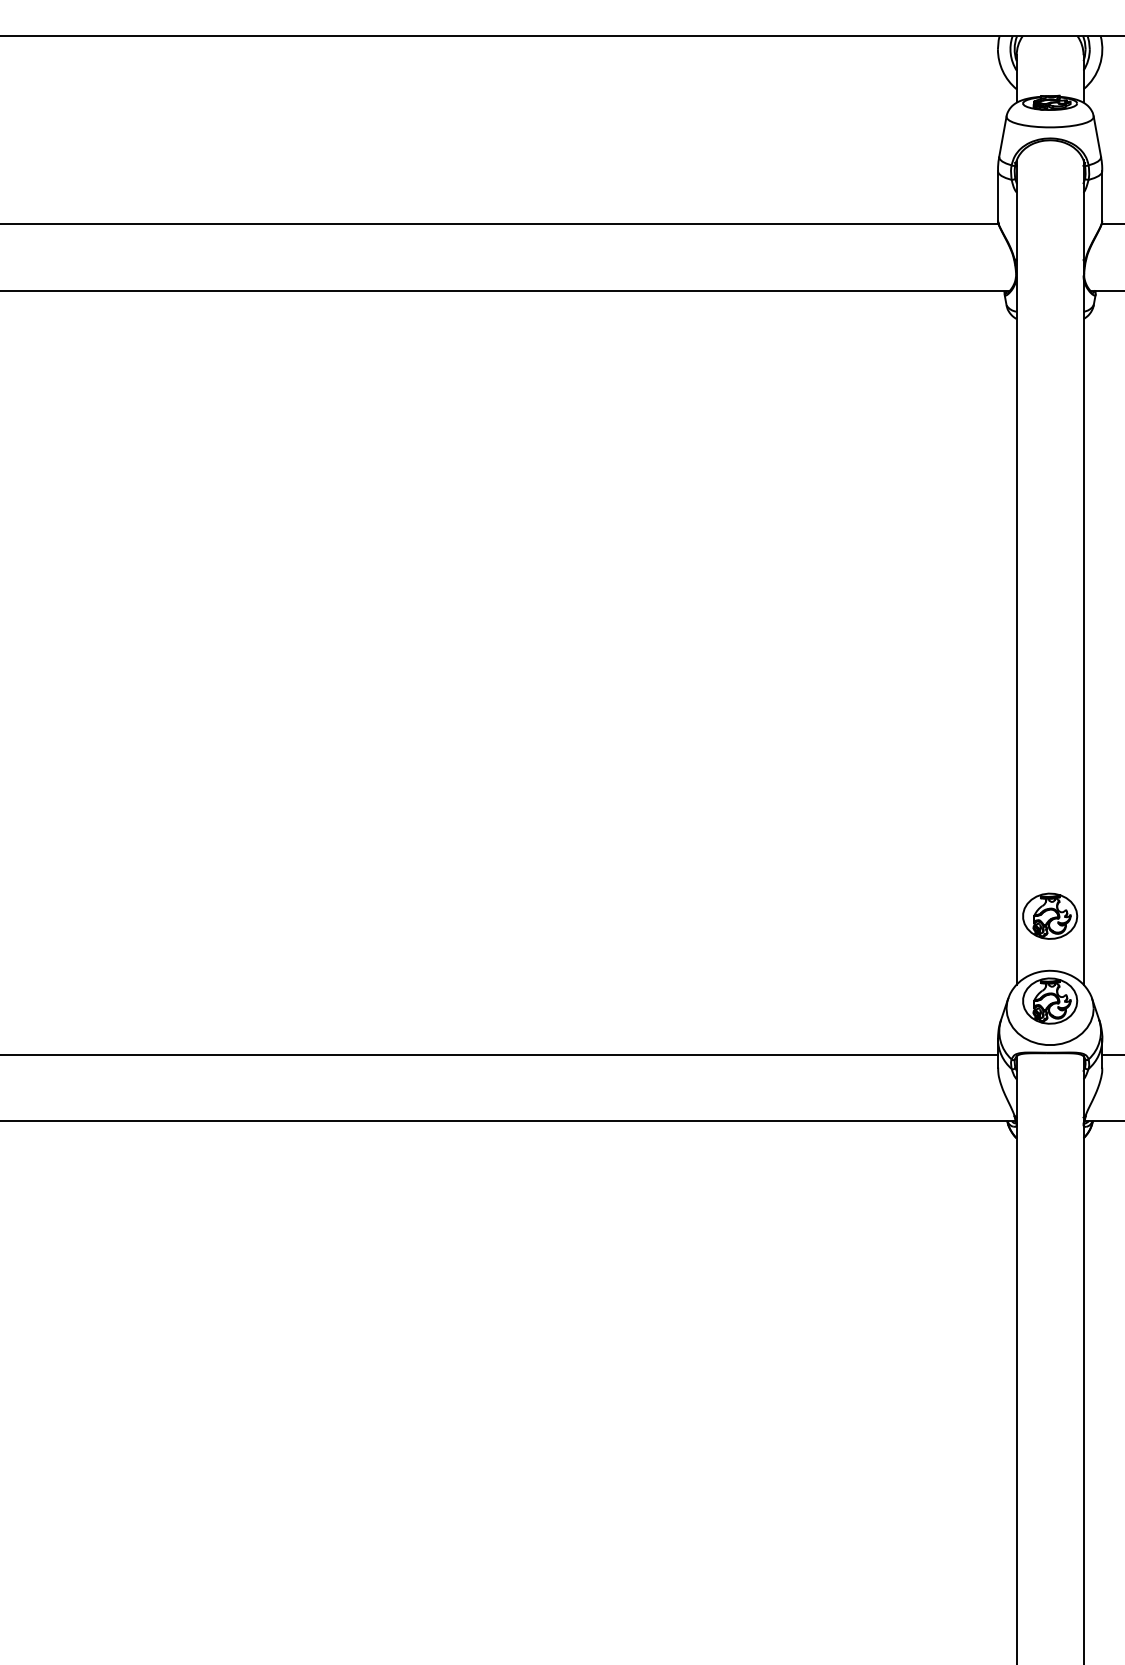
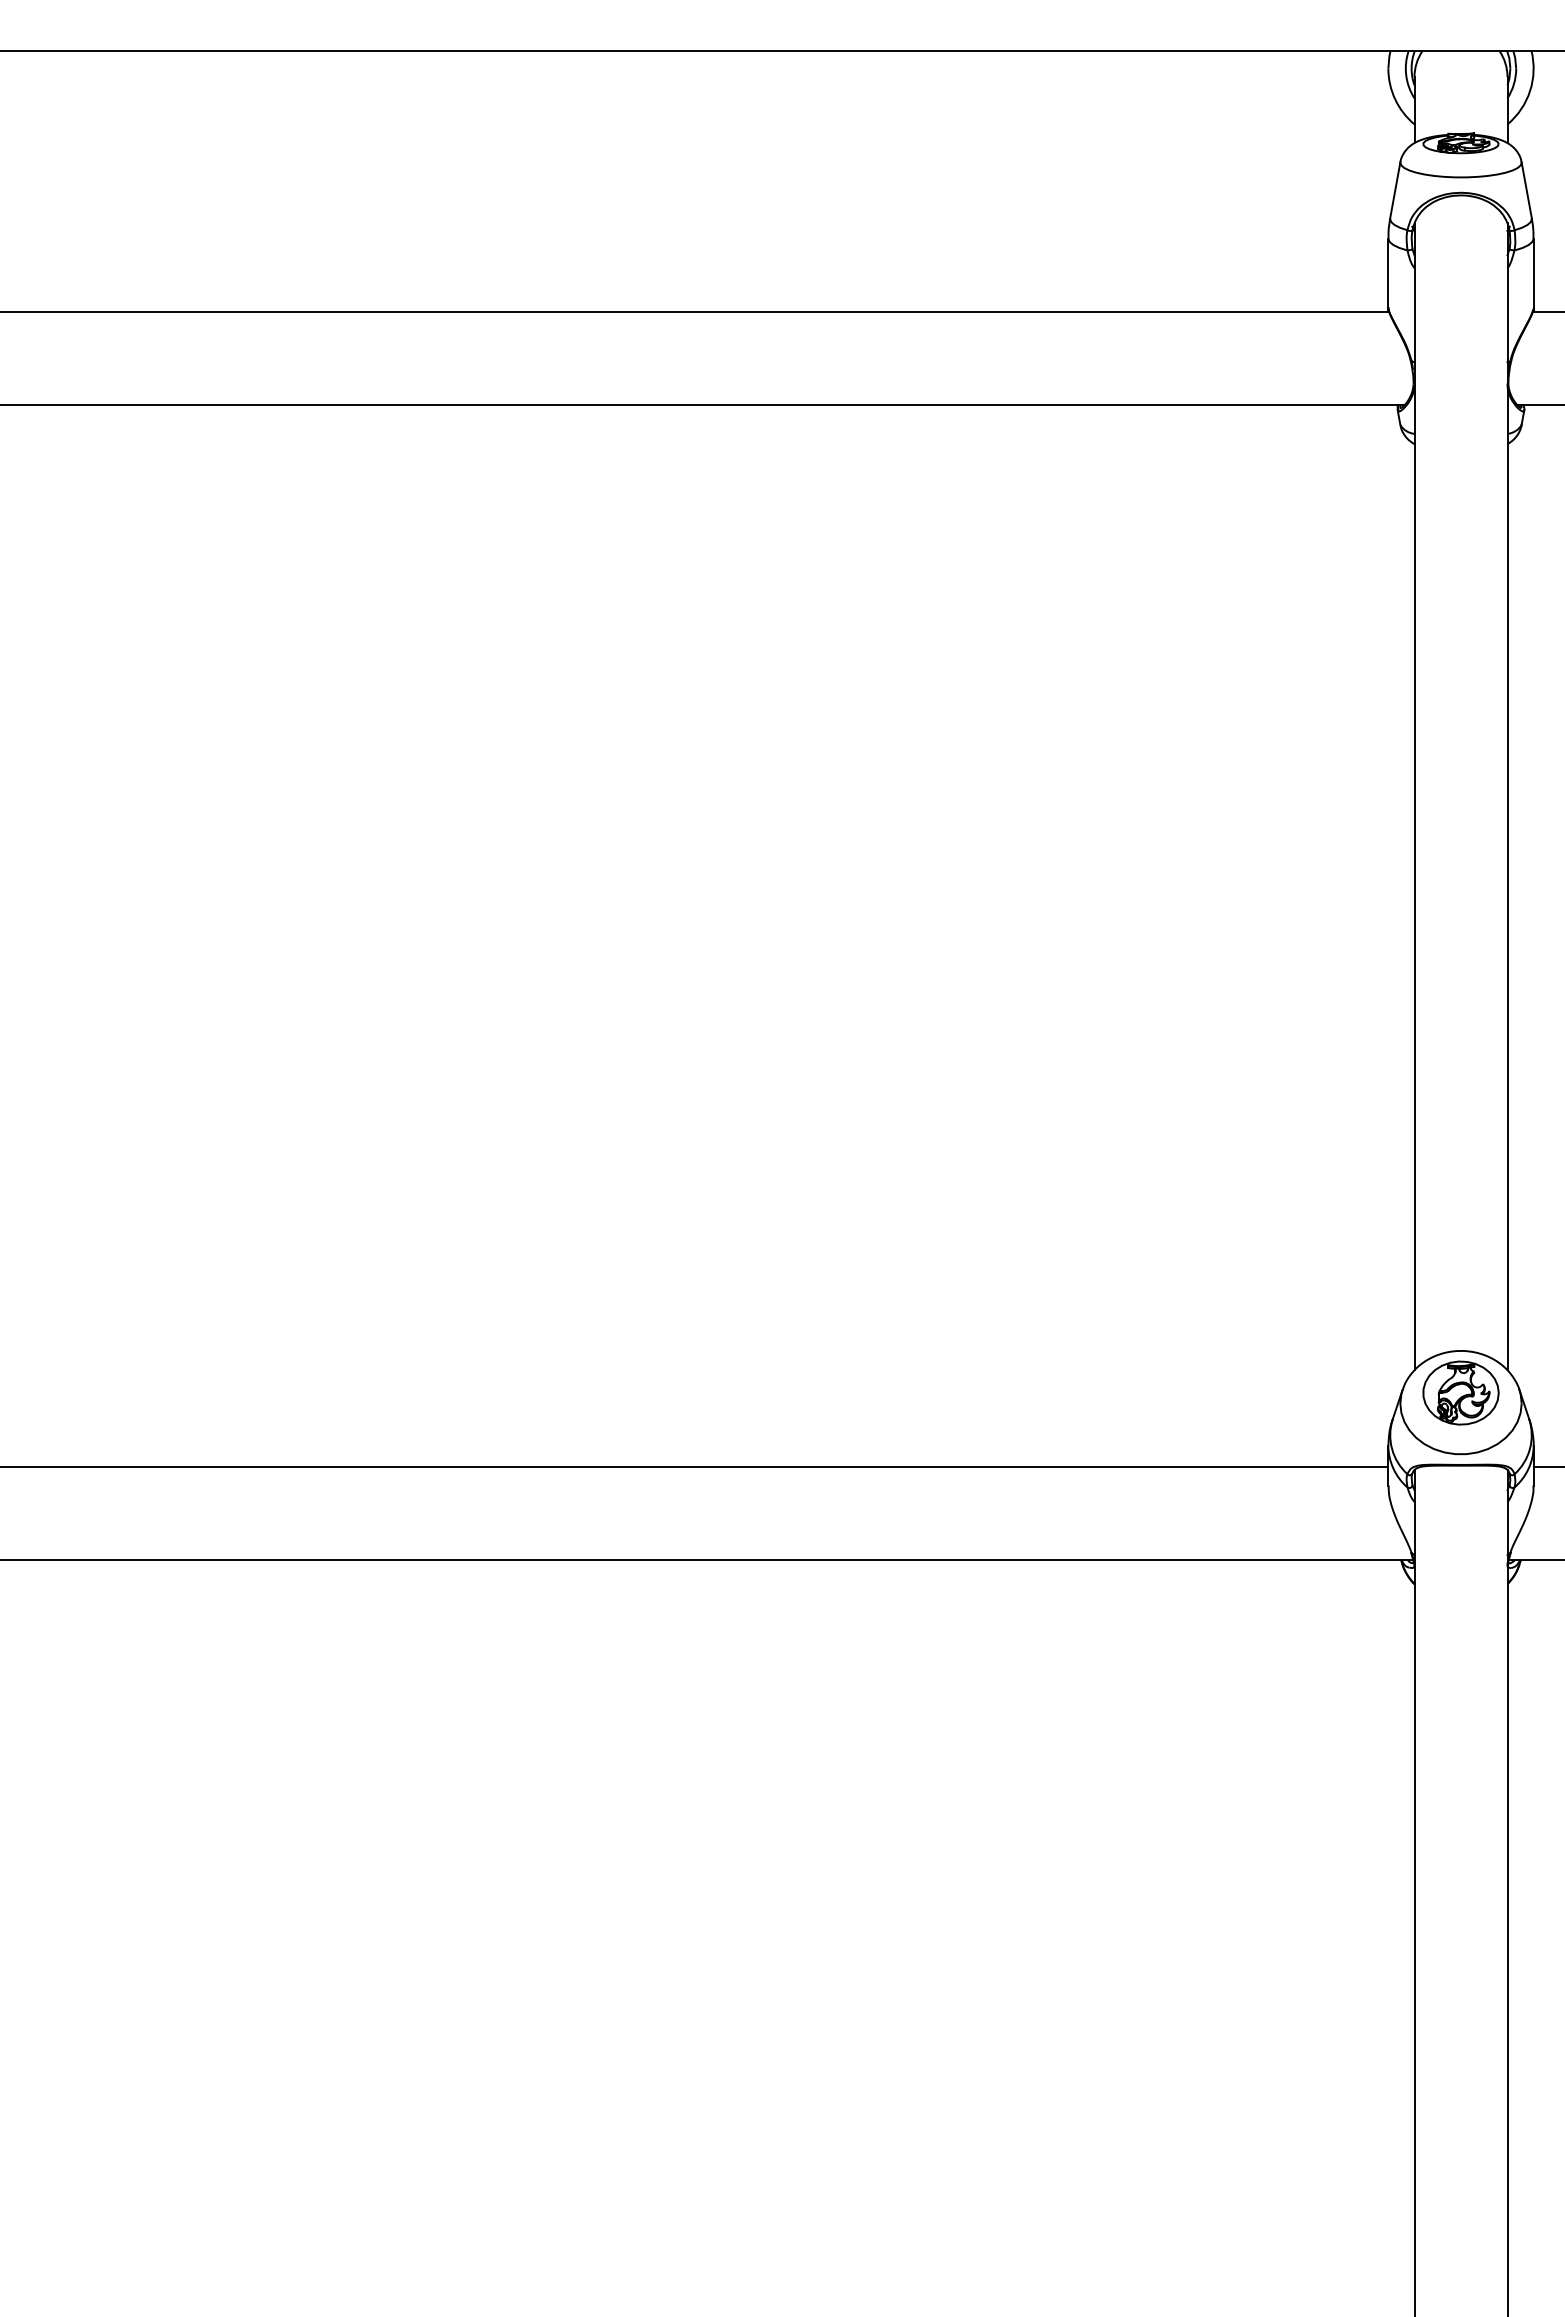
part: (1049, 915) -> (1460, 1274), removed

